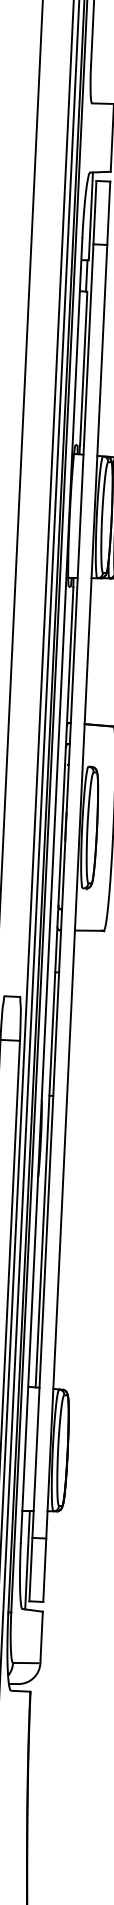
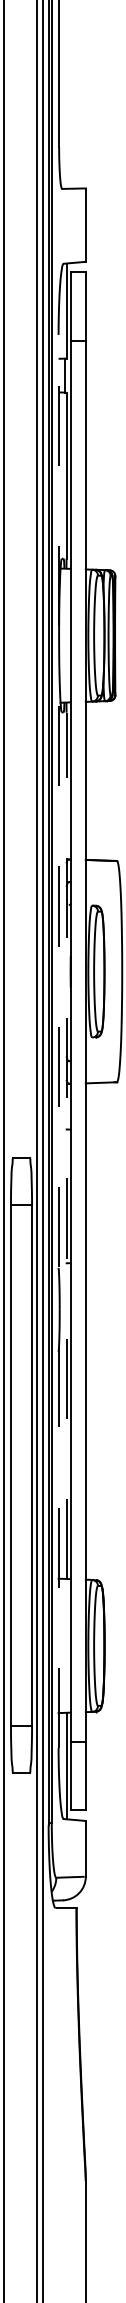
line: (51, 889) -> (58, 1040), solid -> dashed
line: (54, 987) -> (66, 1145), solid -> dashed

